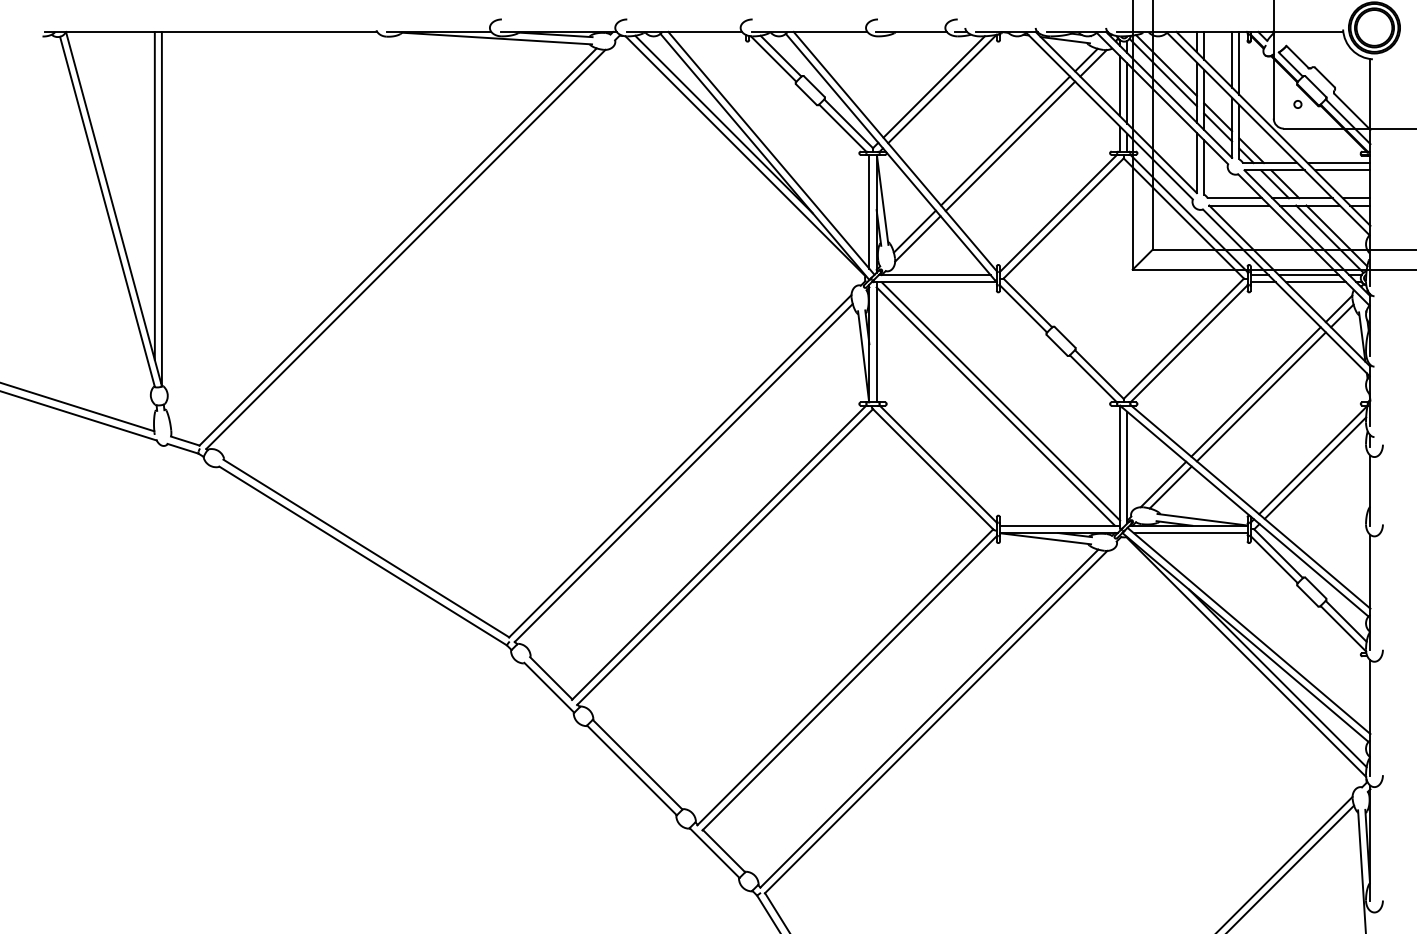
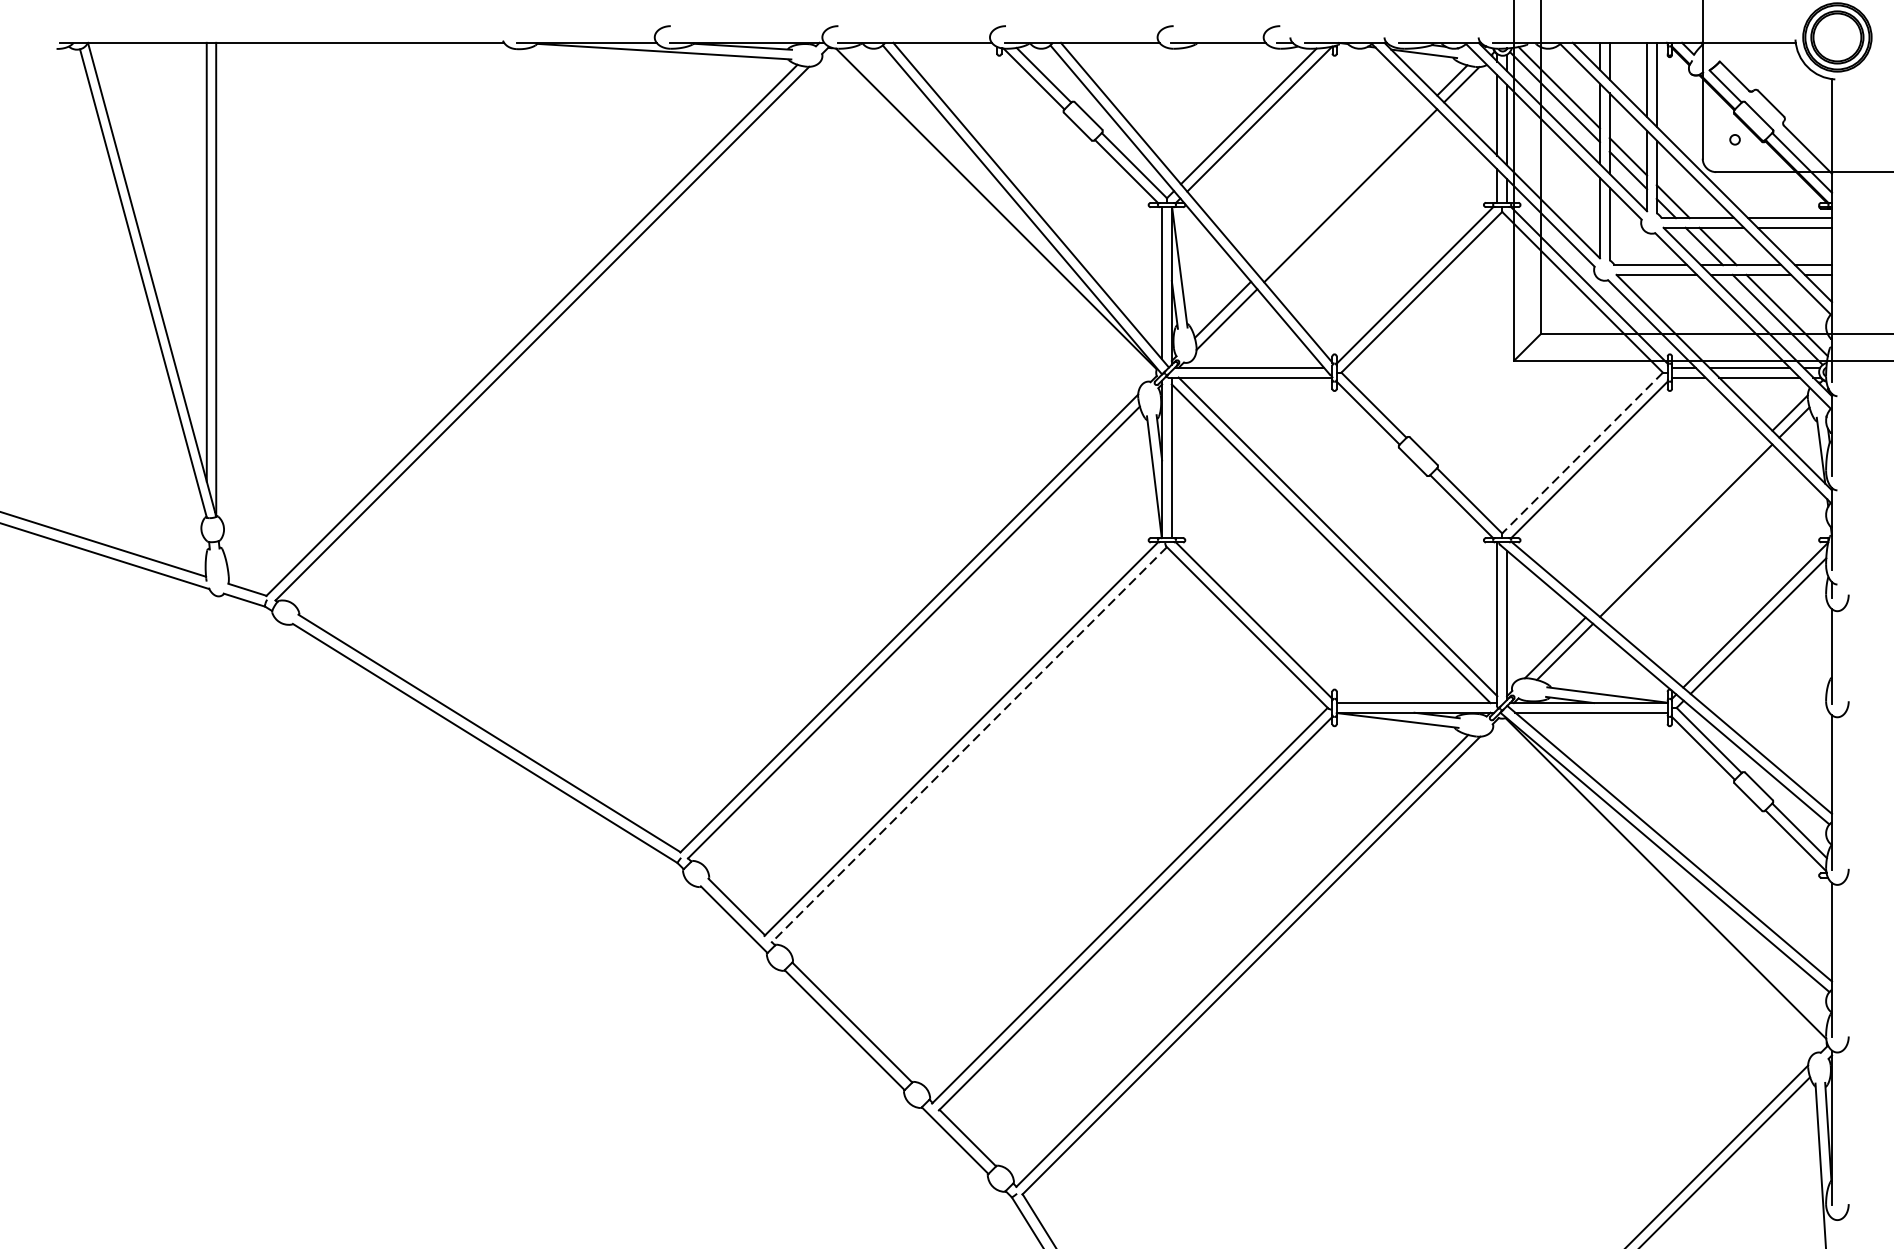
line: (723, 124) -> (967, 166), removed
line: (1005, 140) -> (1344, 187), removed
line: (1183, 339) -> (1582, 454), solid -> dashed
line: (1255, 391) -> (1678, 523), removed
line: (724, 557) -> (968, 745), solid -> dashed
line: (1277, 678) -> (1707, 907), removed

